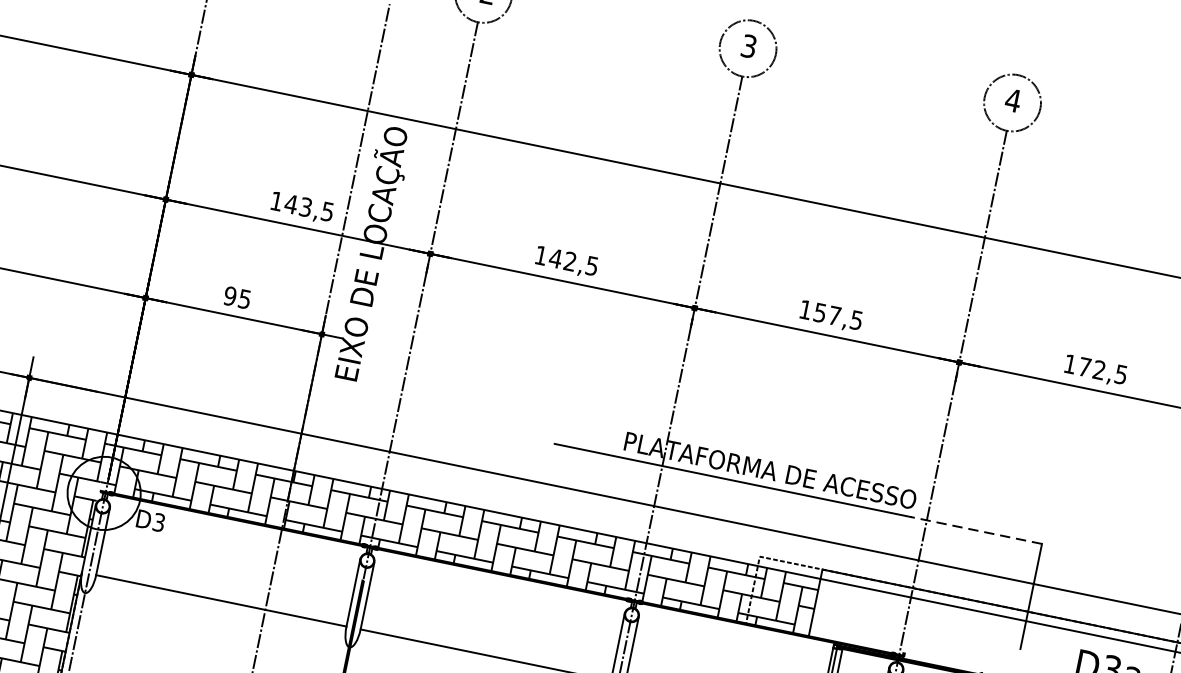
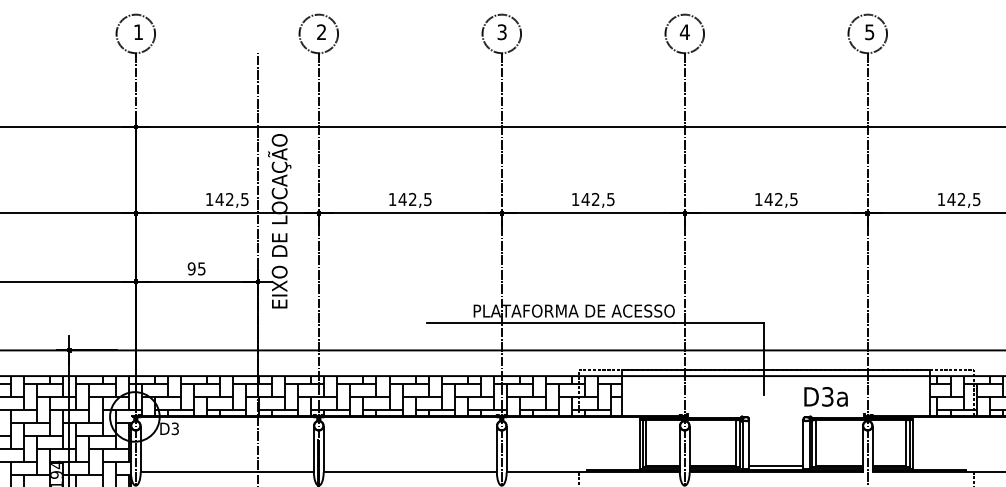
text: (305, 207) -> (229, 199), 143,5 -> 142,5
text: (827, 314) -> (590, 199), 157,5 -> 142,5
text: (1084, 367) -> (768, 199), 172,5 -> 142,5
line: (975, 530) -> (718, 322), dashed -> solid

